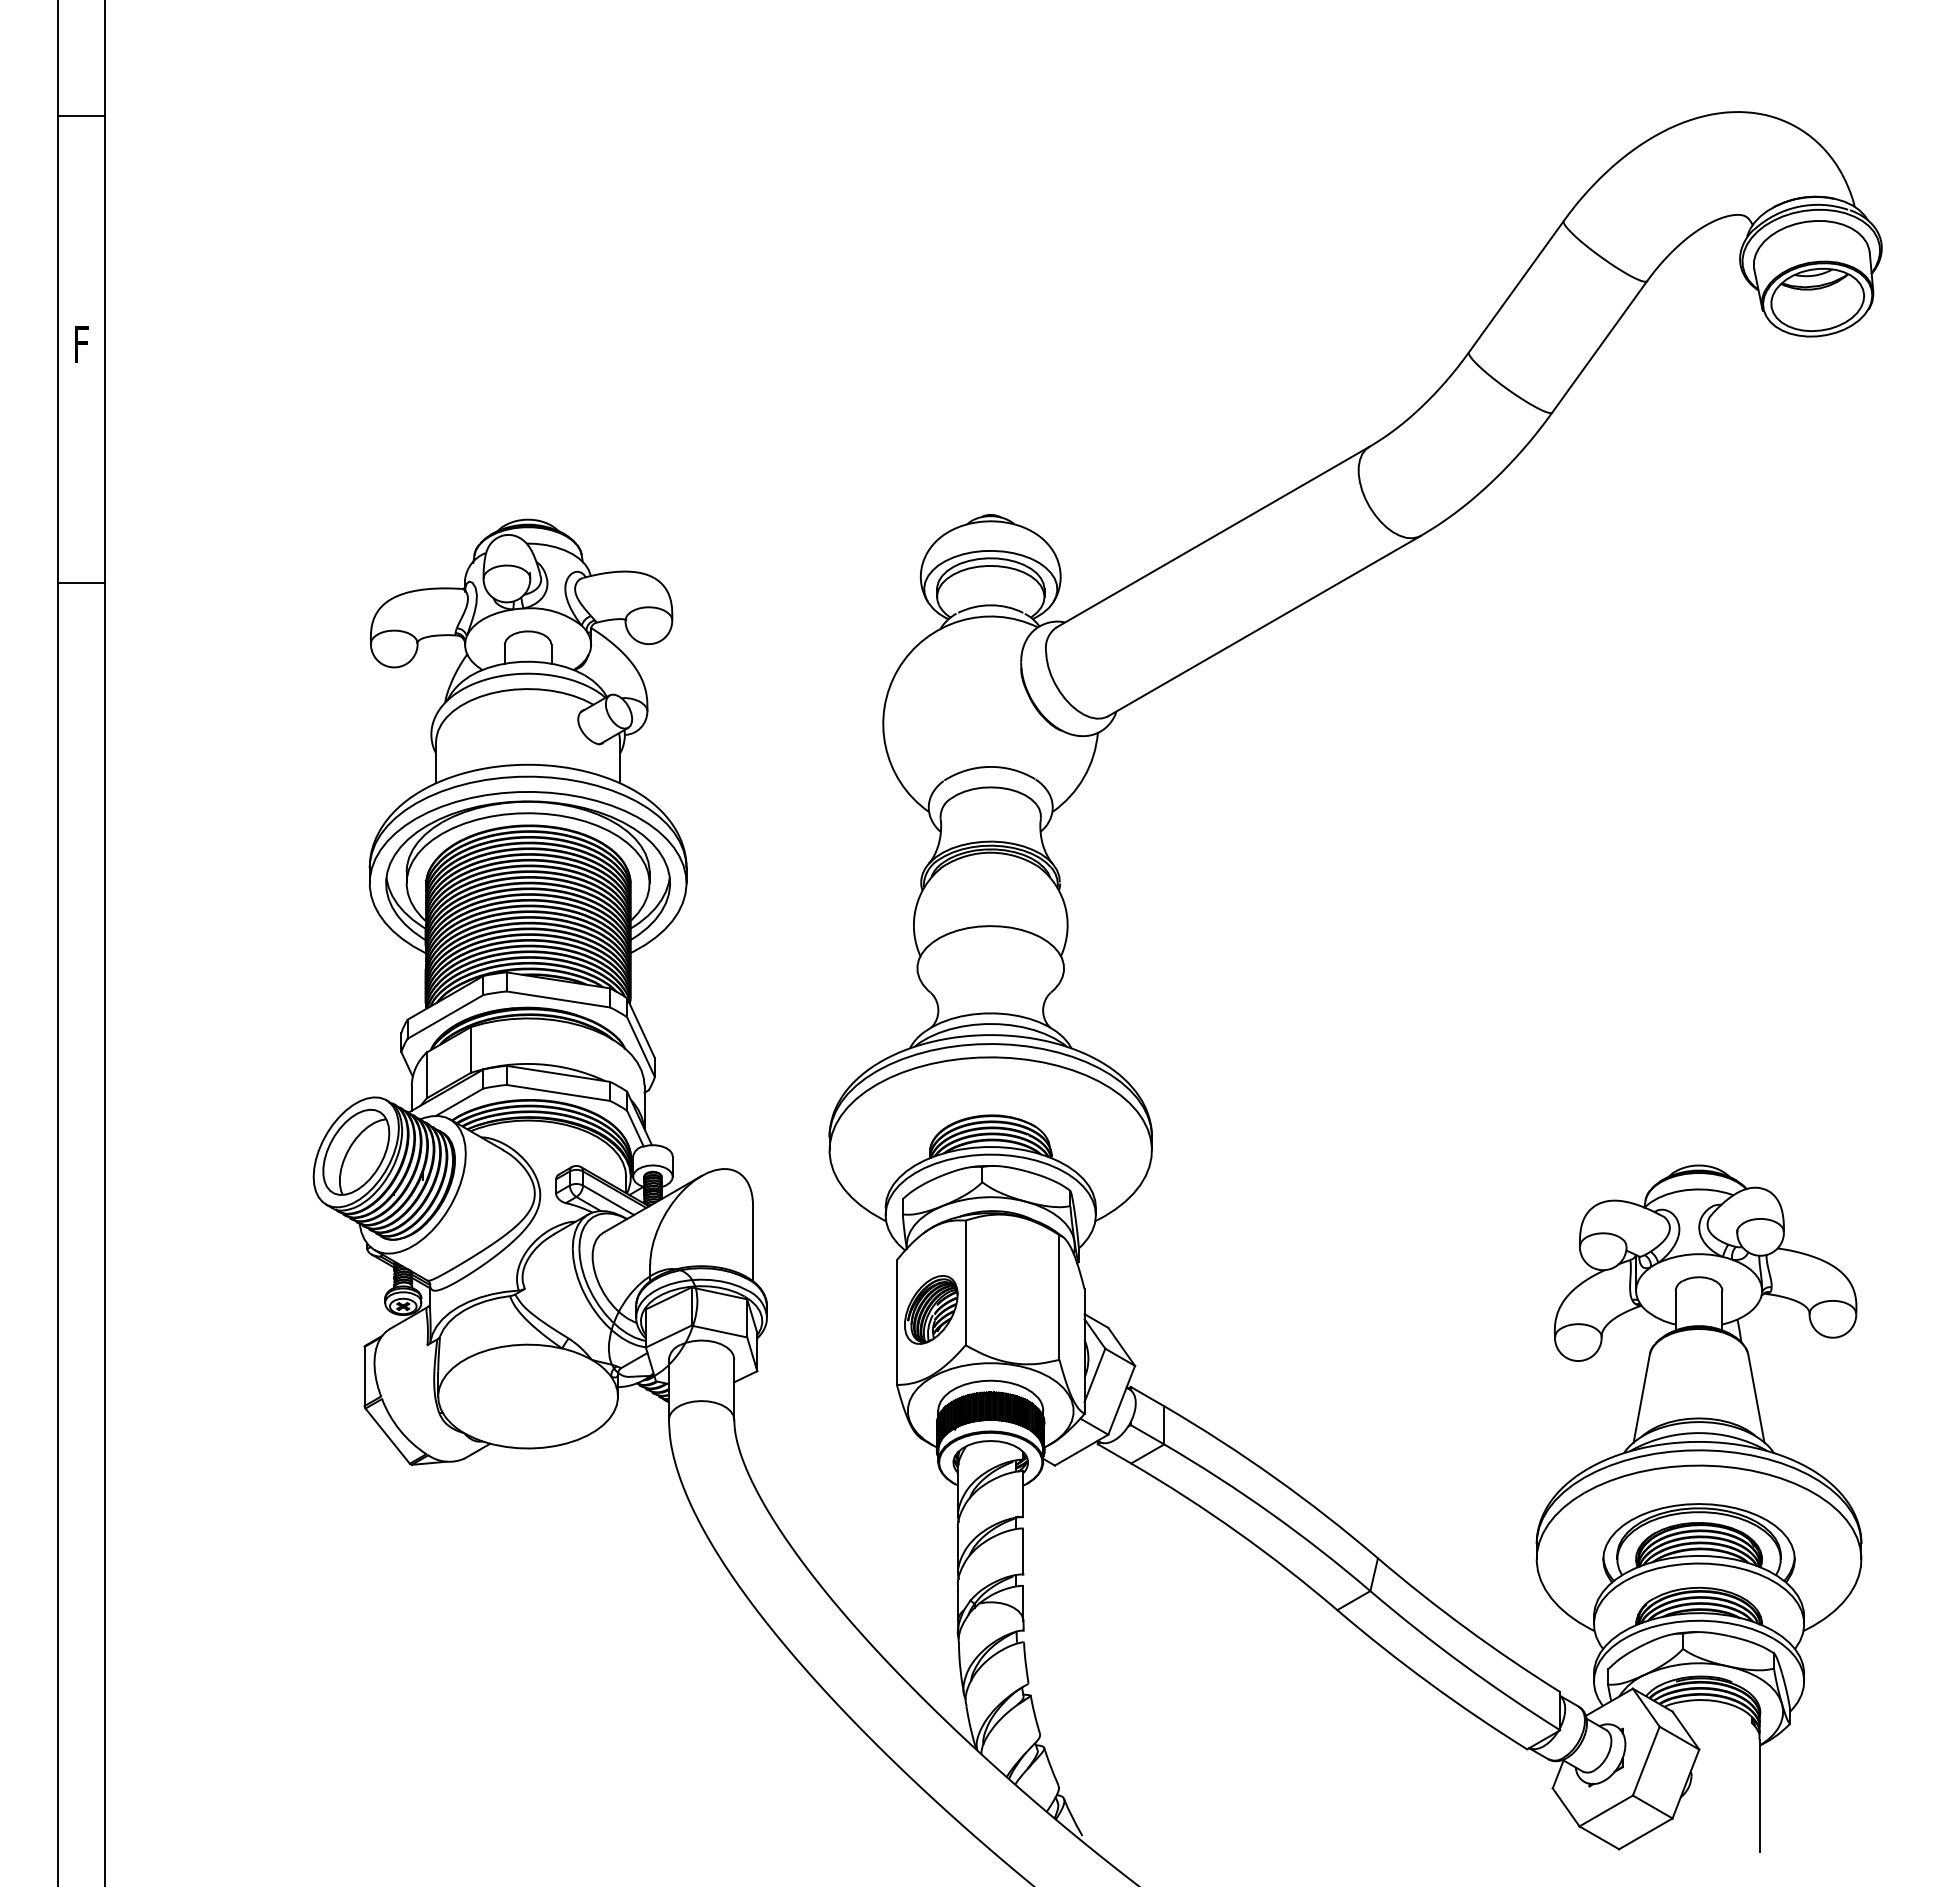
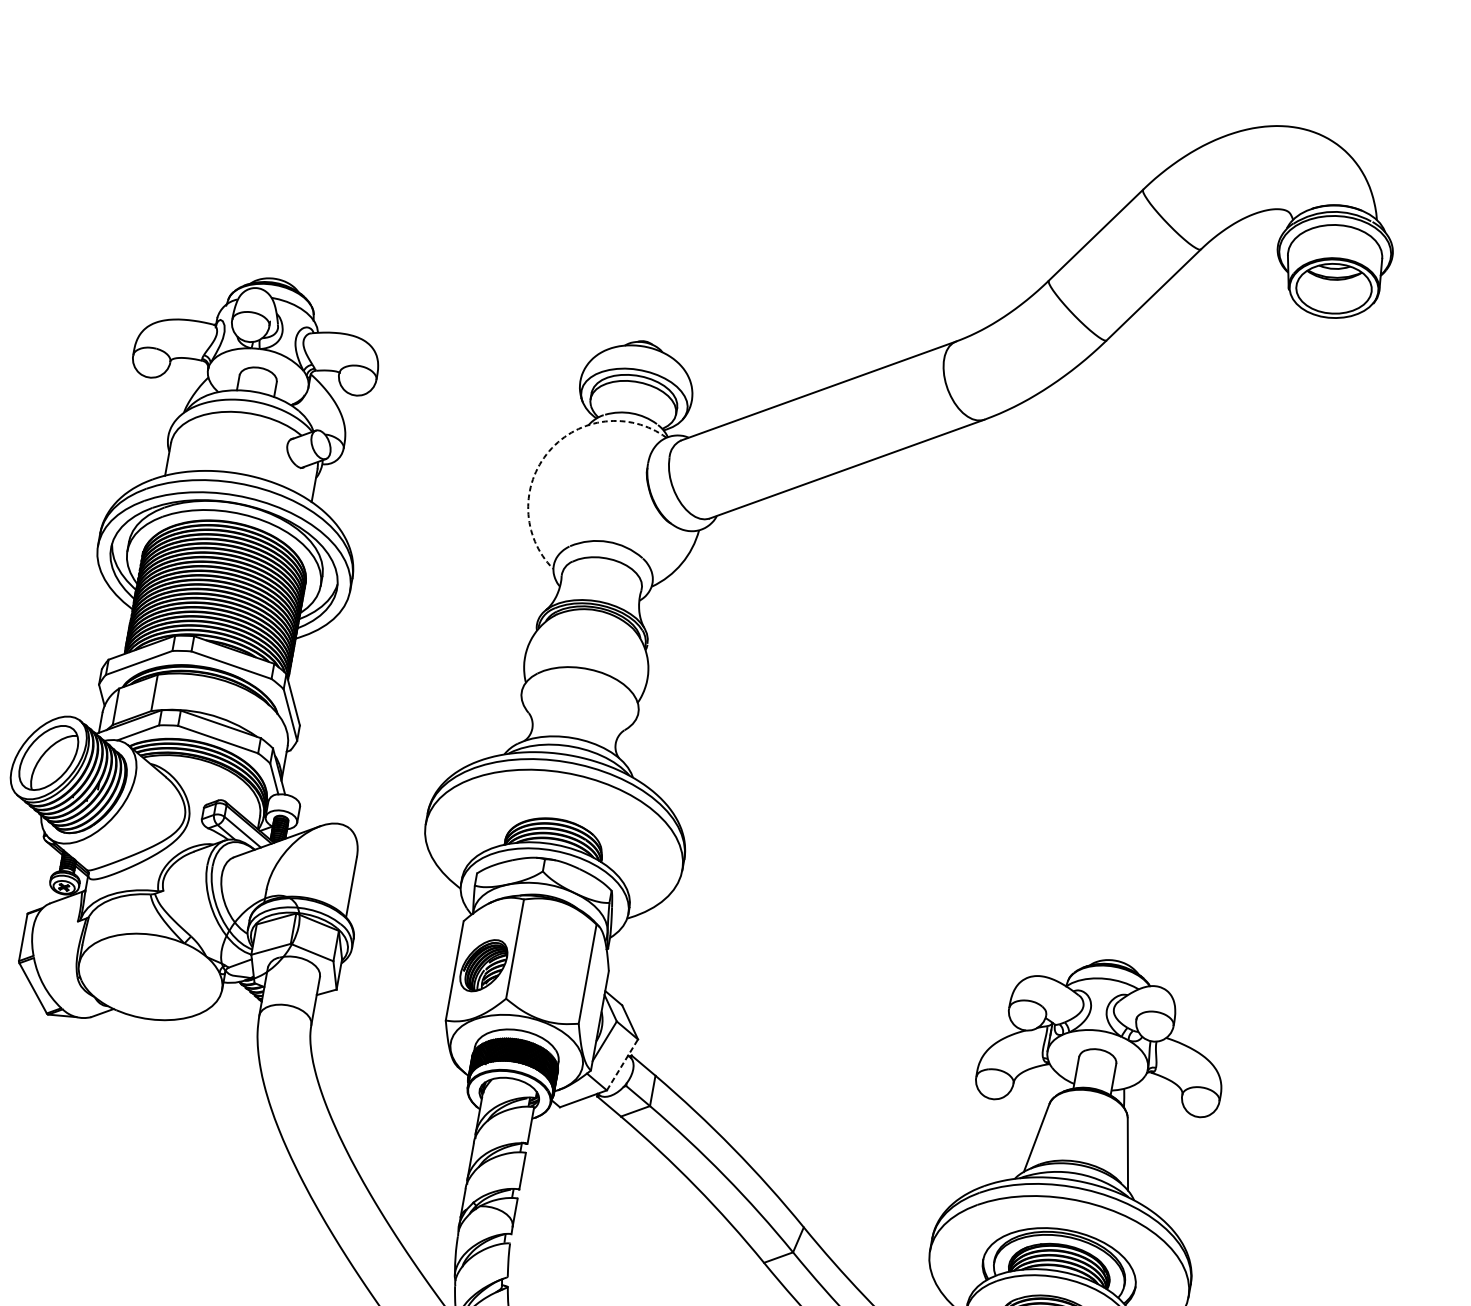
arc: (898, 669) -> (549, 451), solid -> dashed
line: (1121, 1400) -> (622, 1065), solid -> dashed

